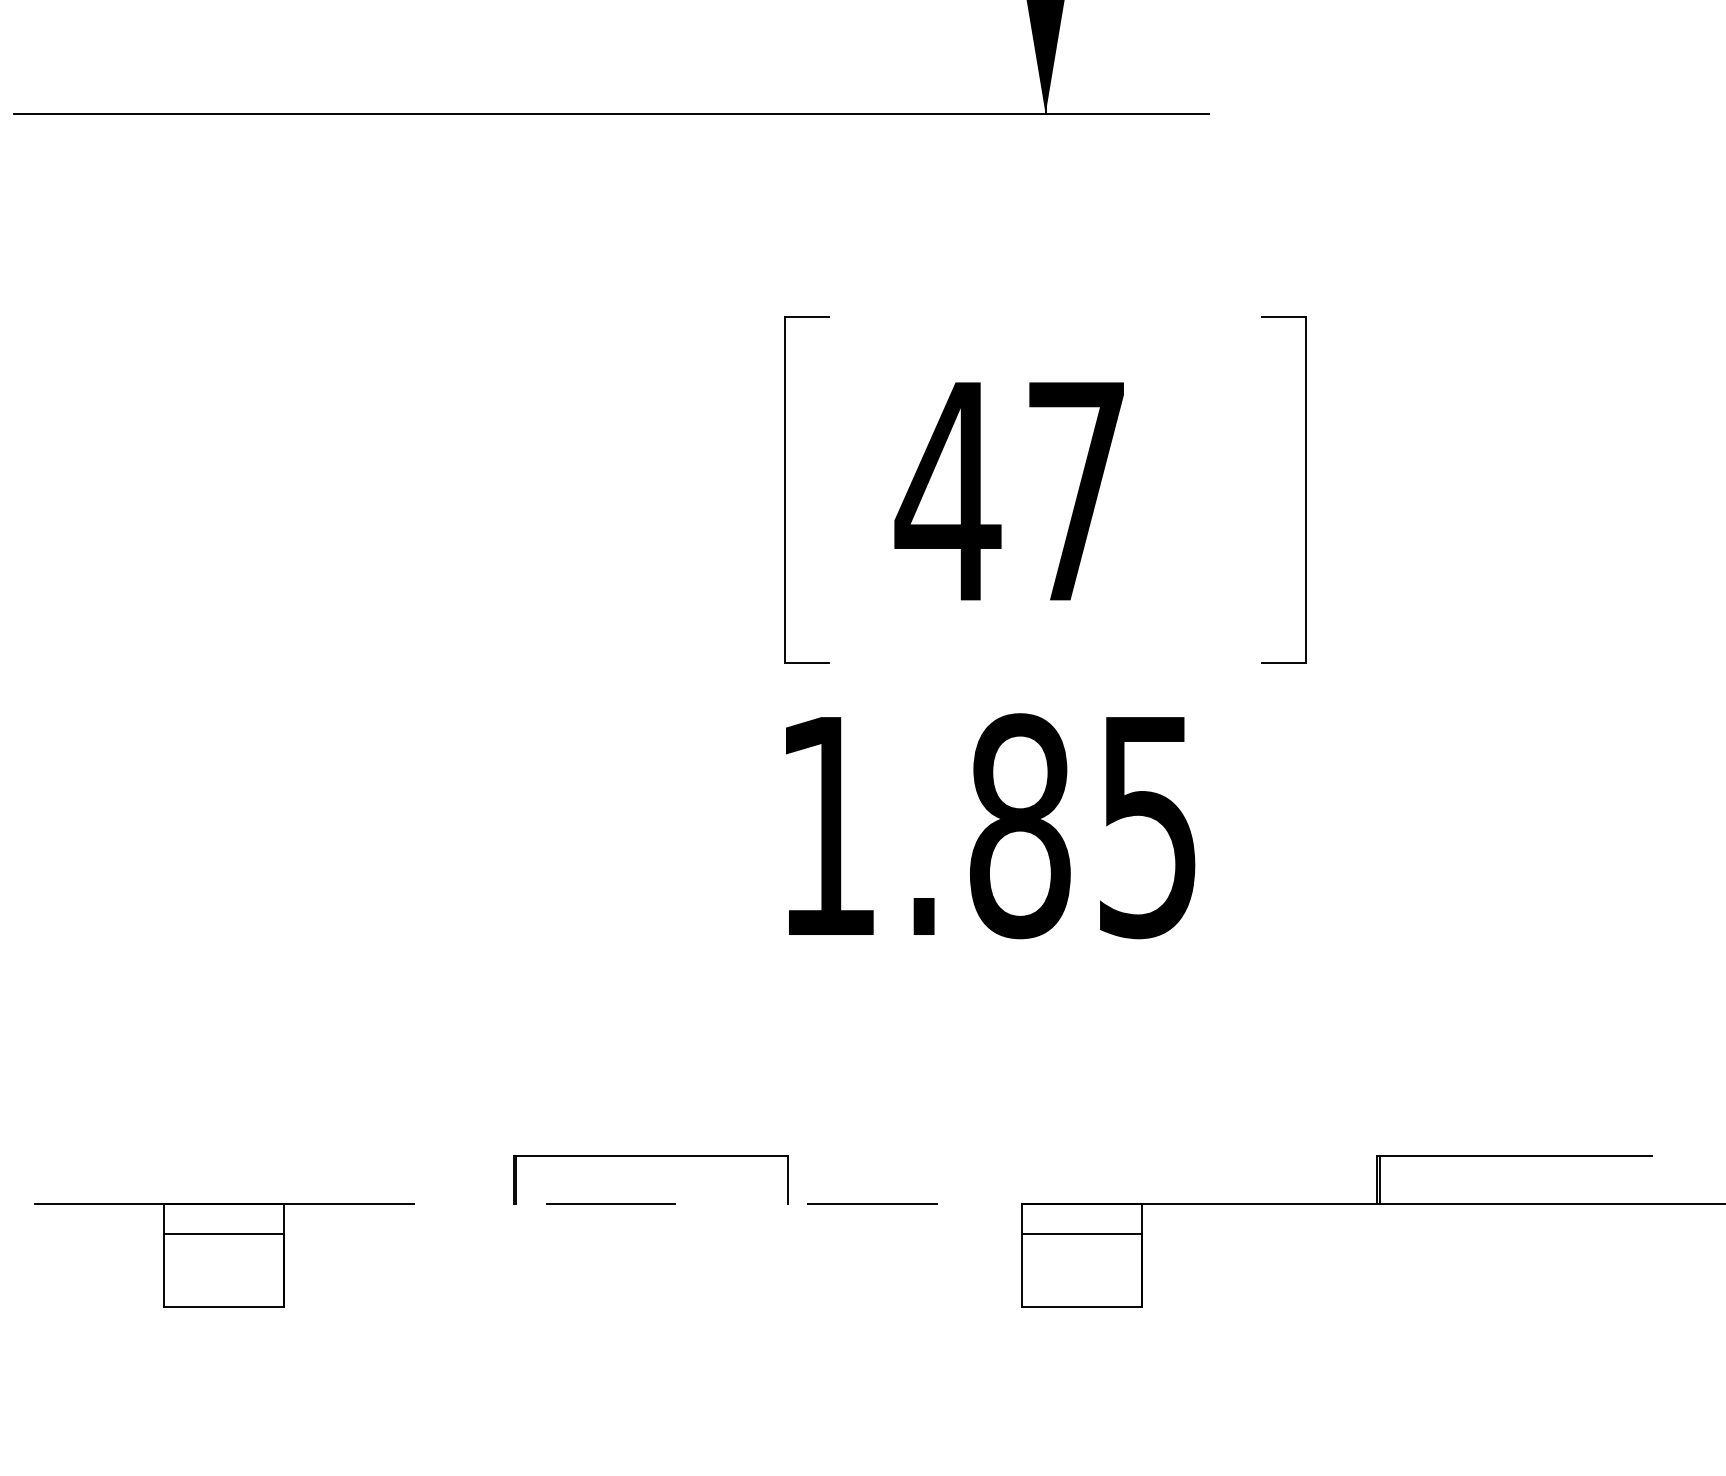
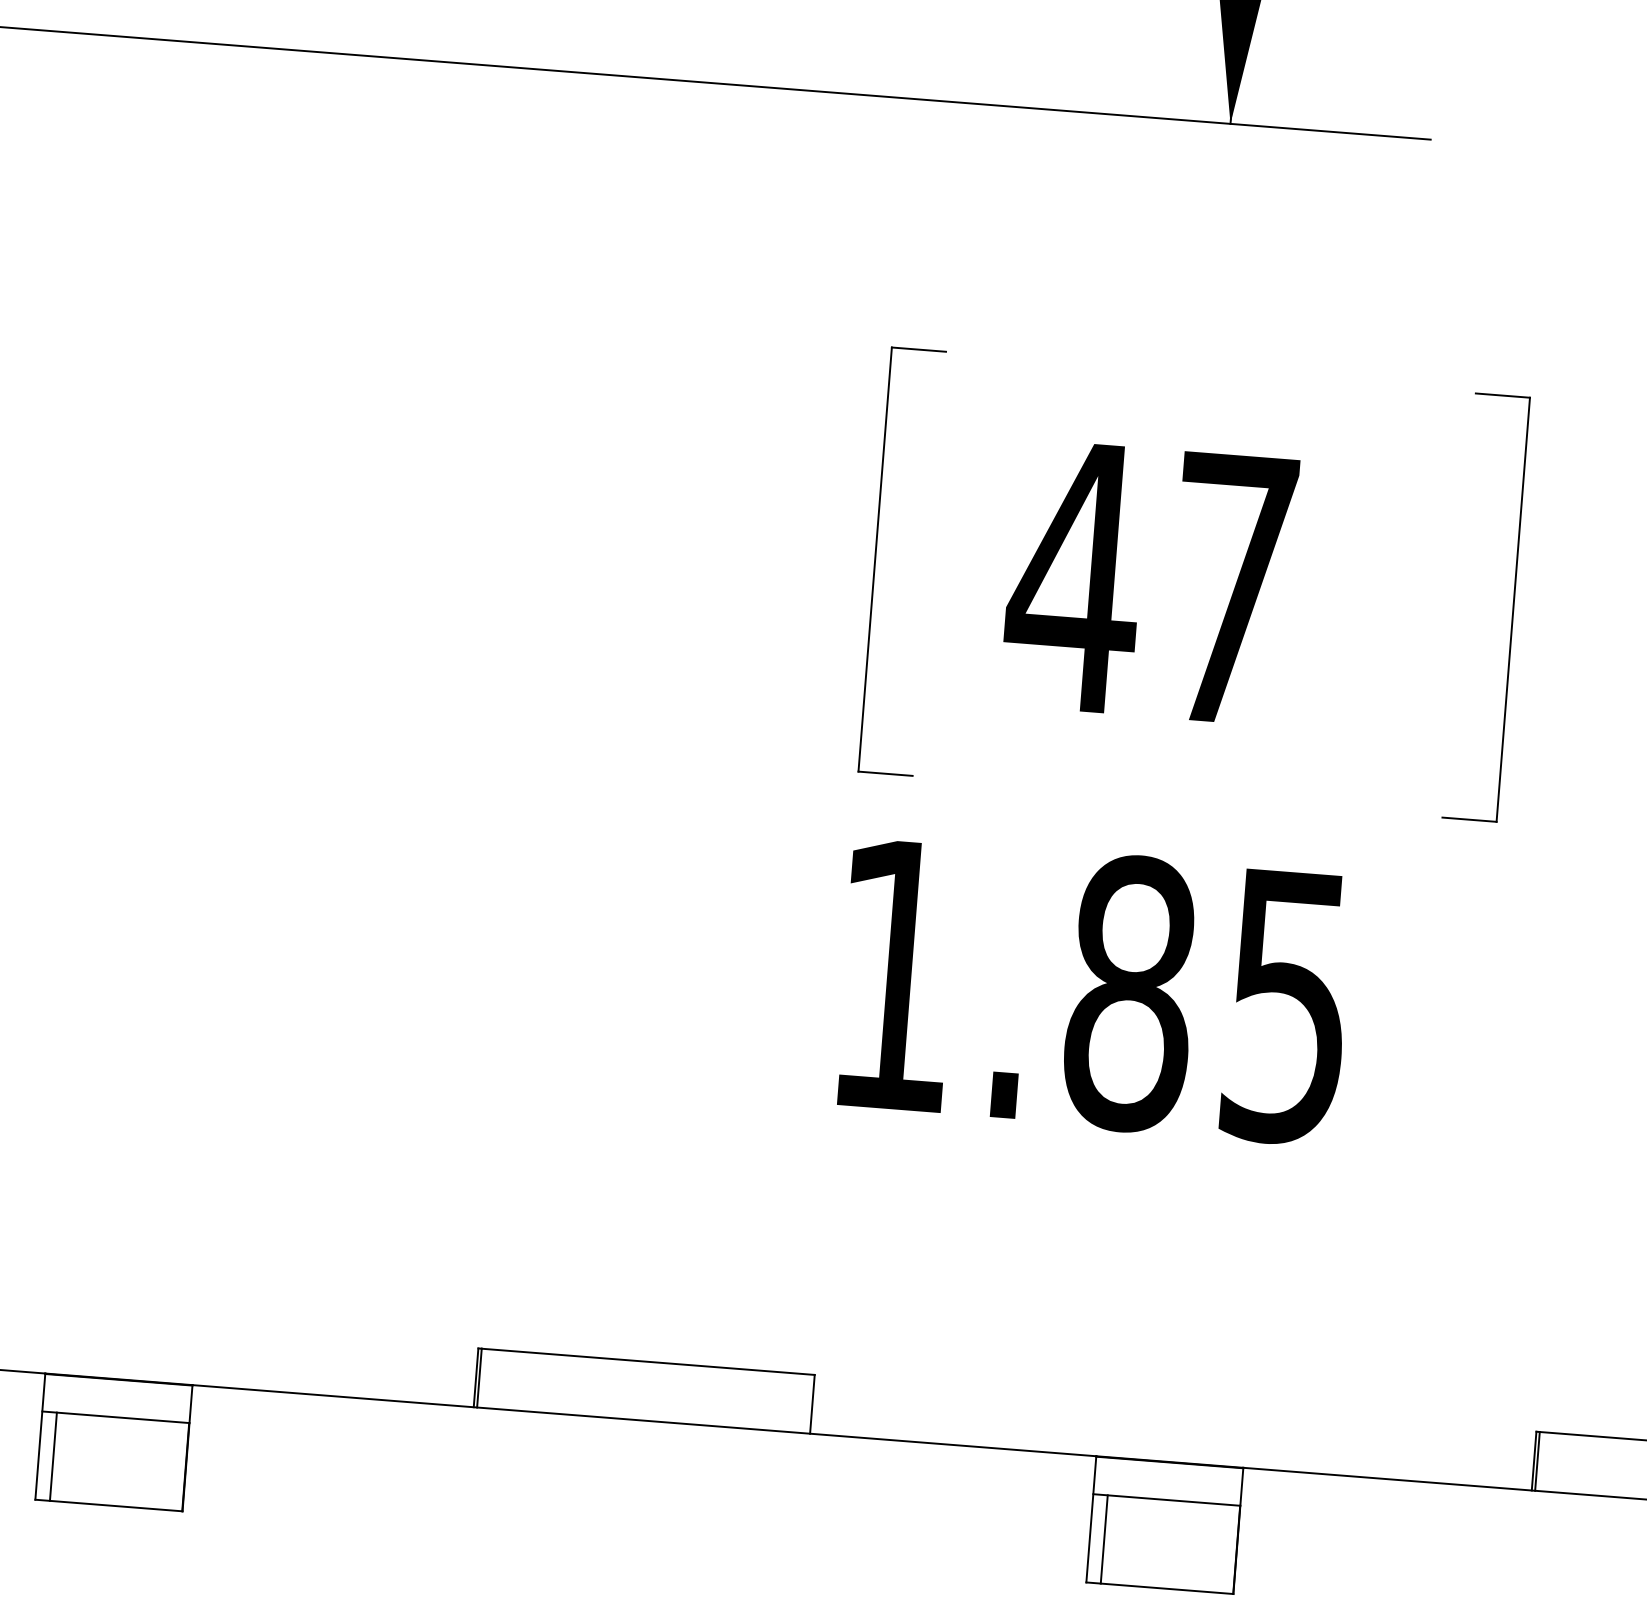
line: (652, 1203) -> (643, 1420), dashed -> solid
line: (175, 1270) -> (53, 1456), added
line: (1033, 1270) -> (1104, 1539), added

